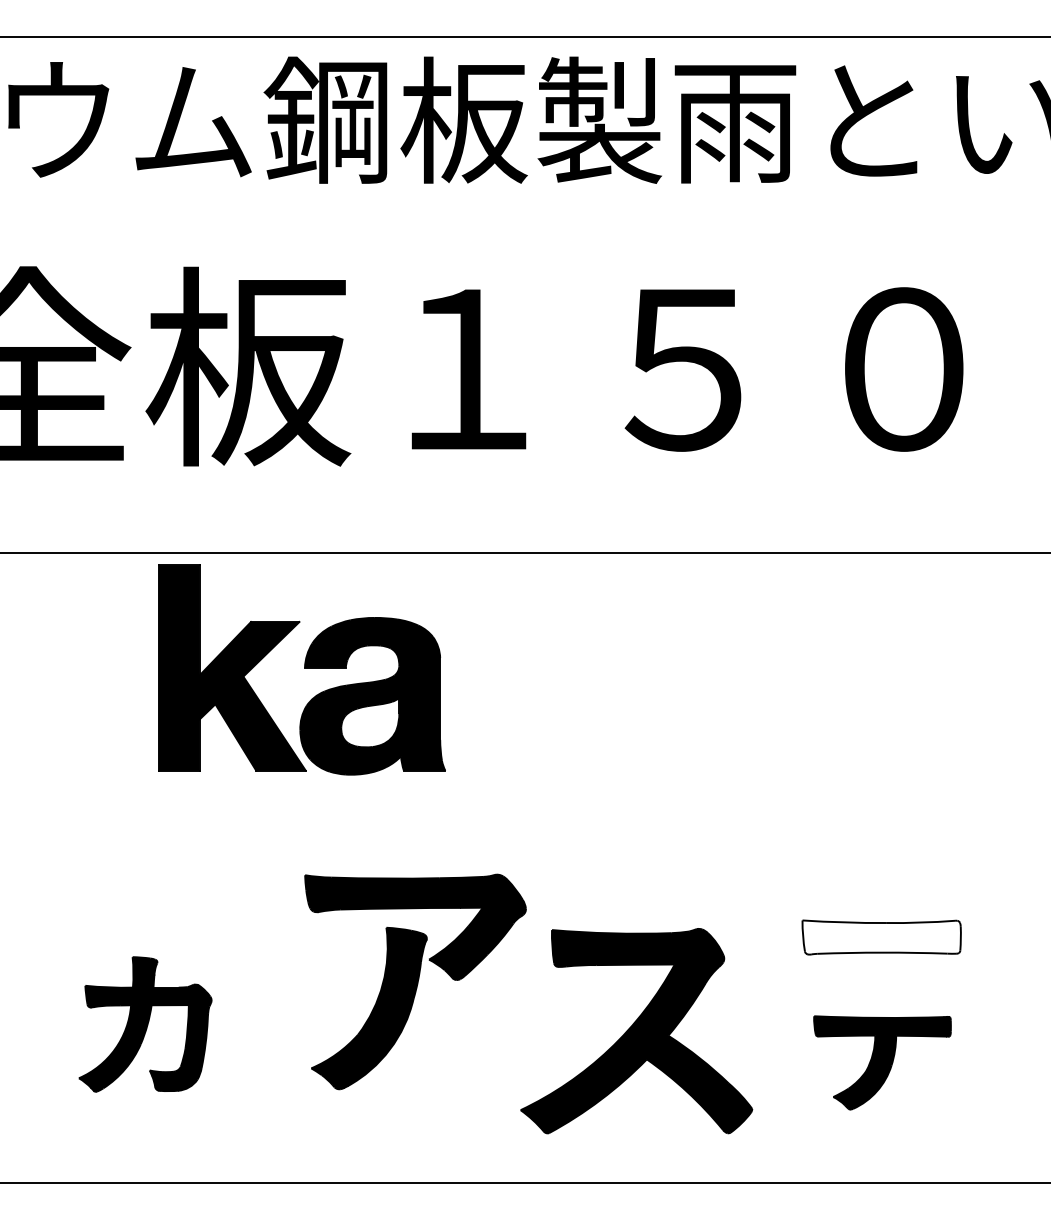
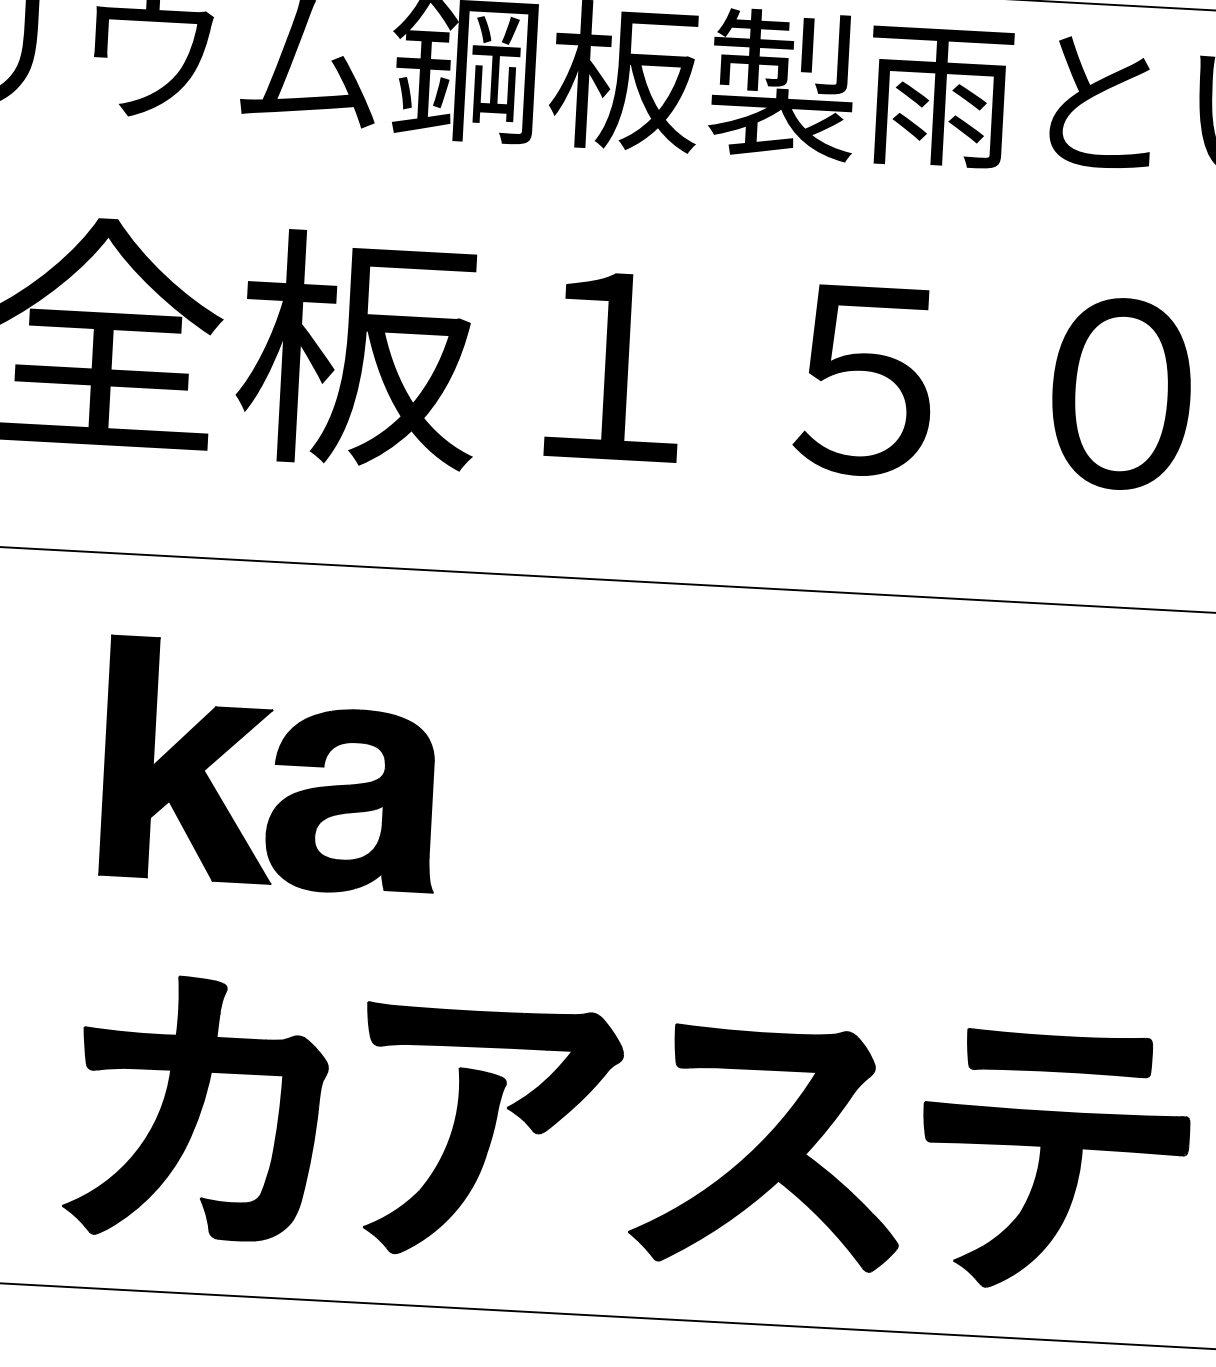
part: (301, 669) -> (271, 765), moved
fill: (881, 937) -> (1059, 1053), added
part: (415, 981) -> (489, 1132), moved
part: (145, 1024) -> (197, 1108), size x1.67
part: (882, 1062) -> (1052, 1199), size x1.67

